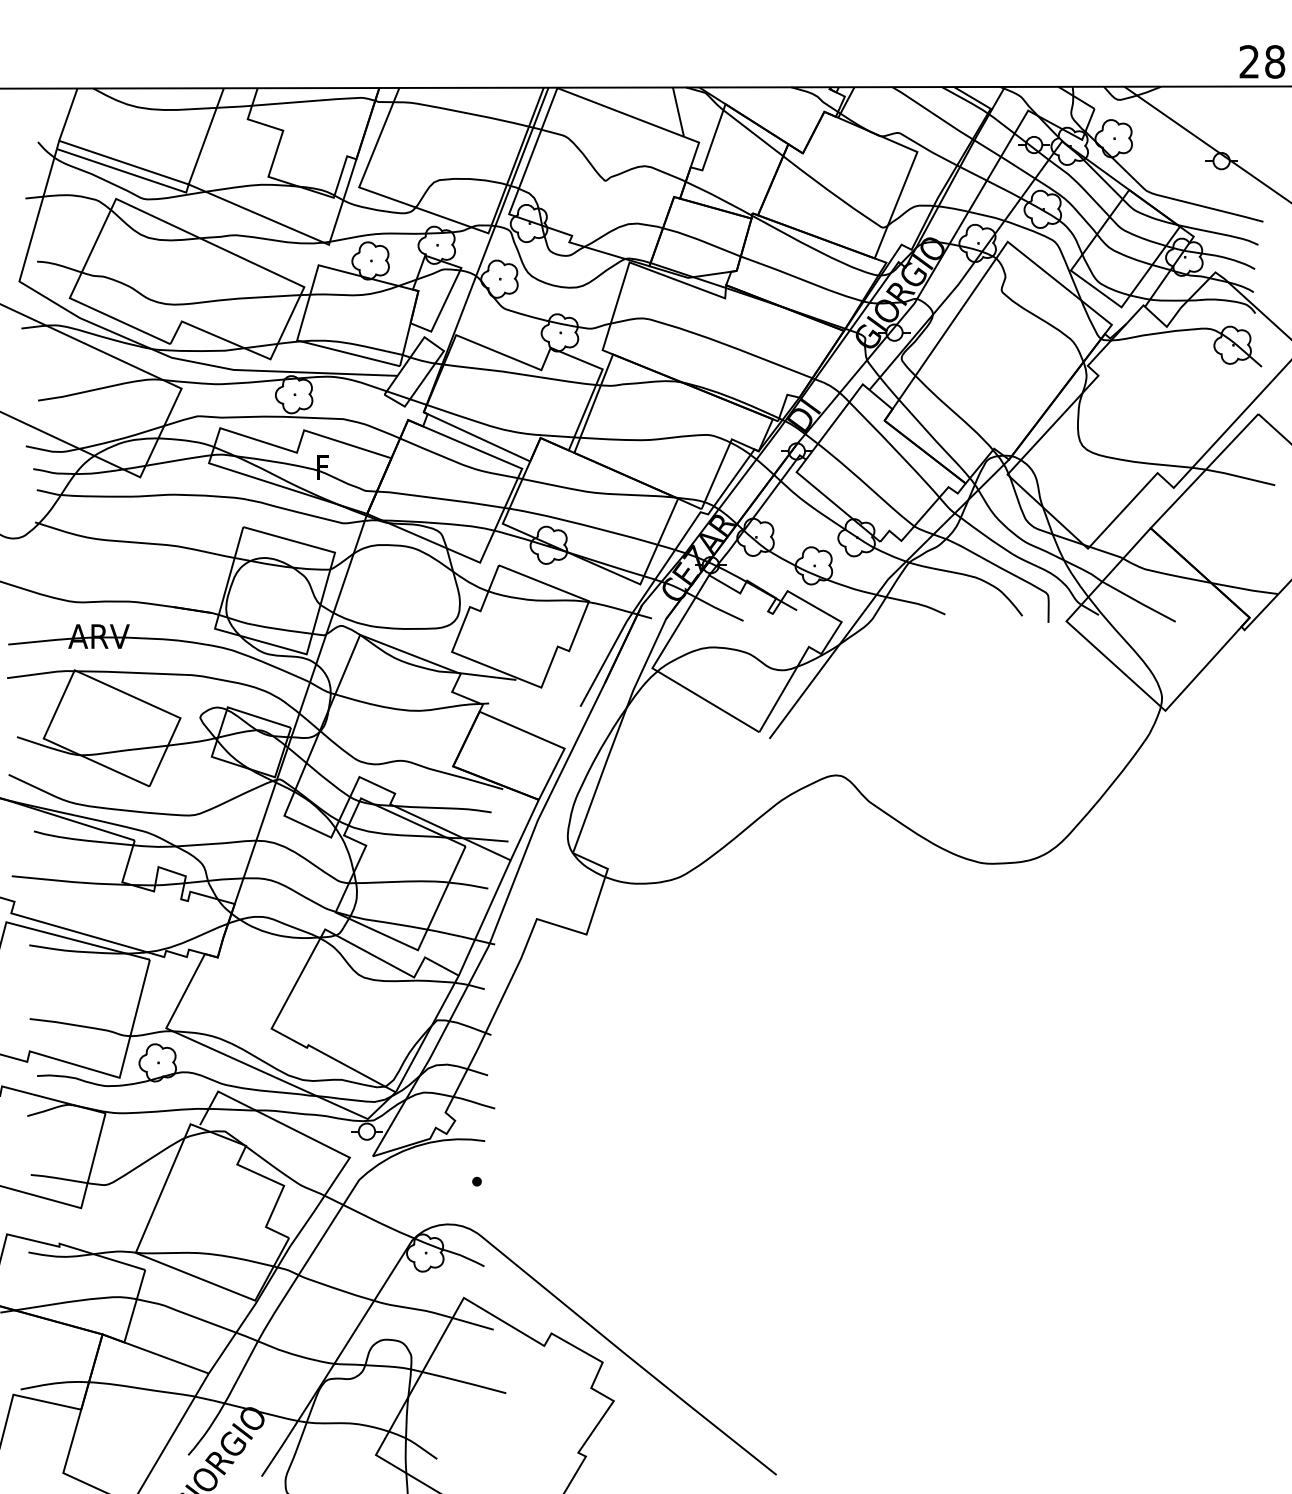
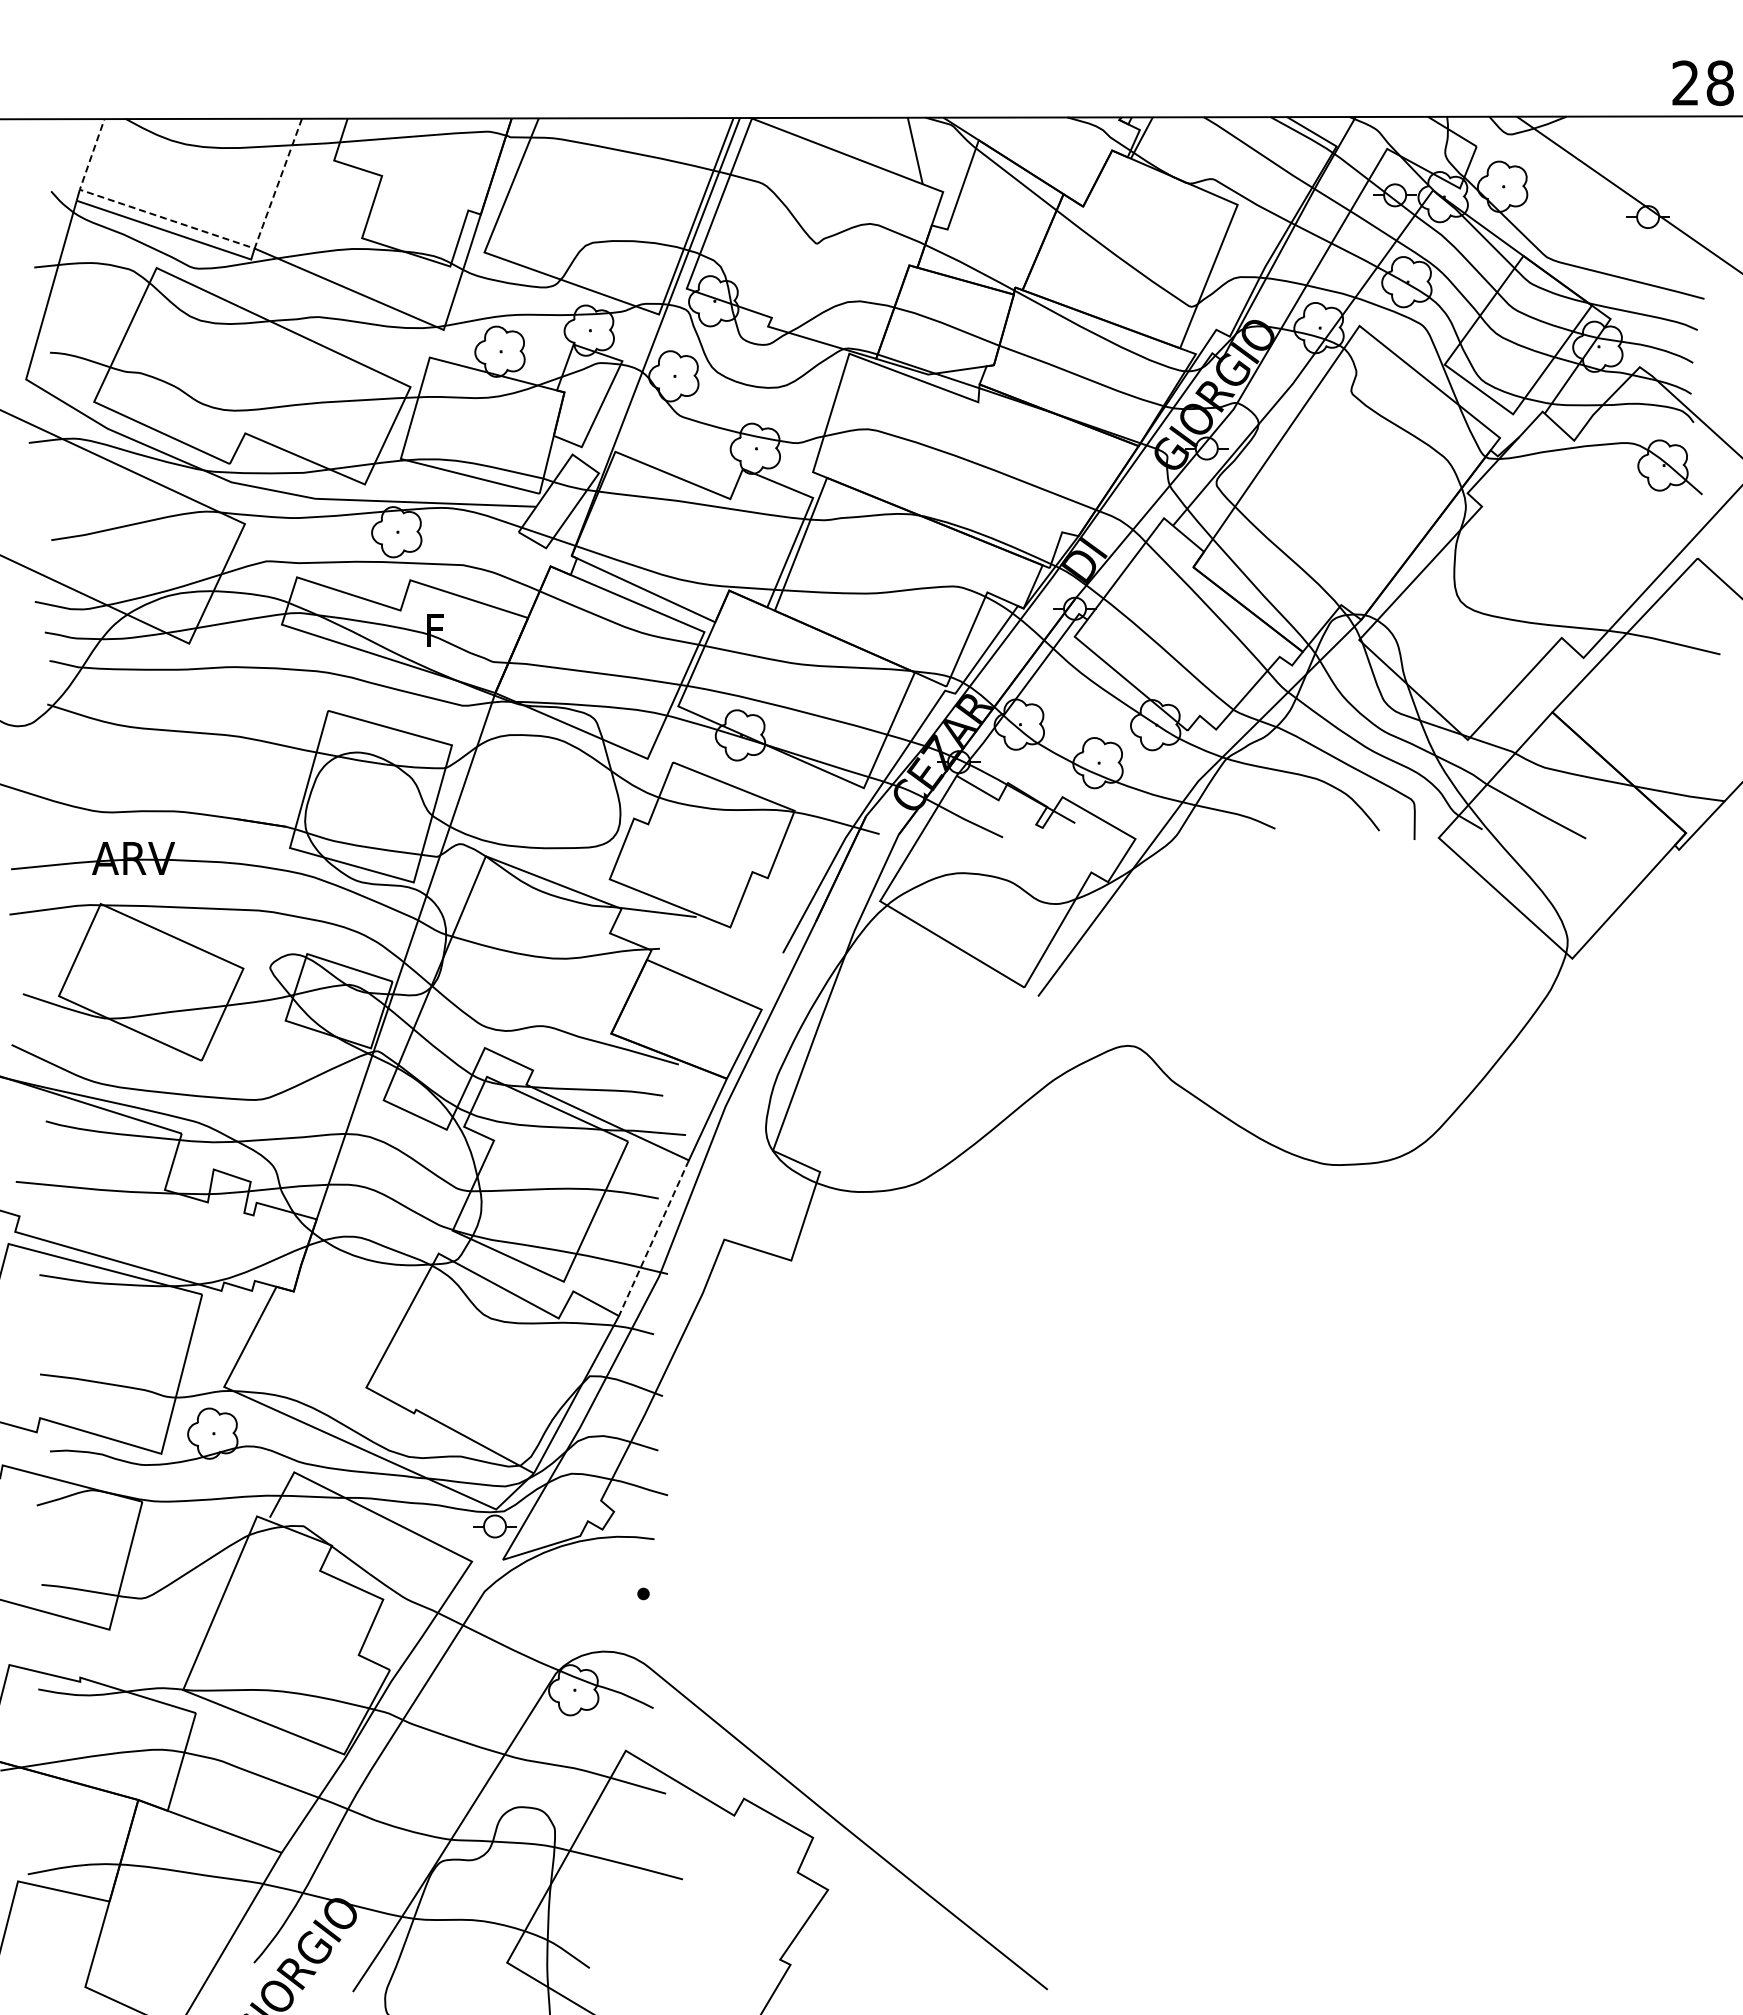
line: (145, 170) -> (196, 229), solid -> dashed
line: (484, 918) -> (653, 1238), solid -> dashed

